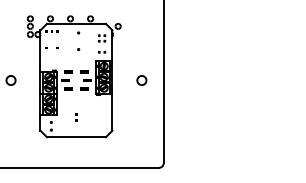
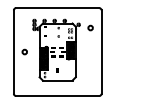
circle: (141, 79) -> (90, 27), moved

